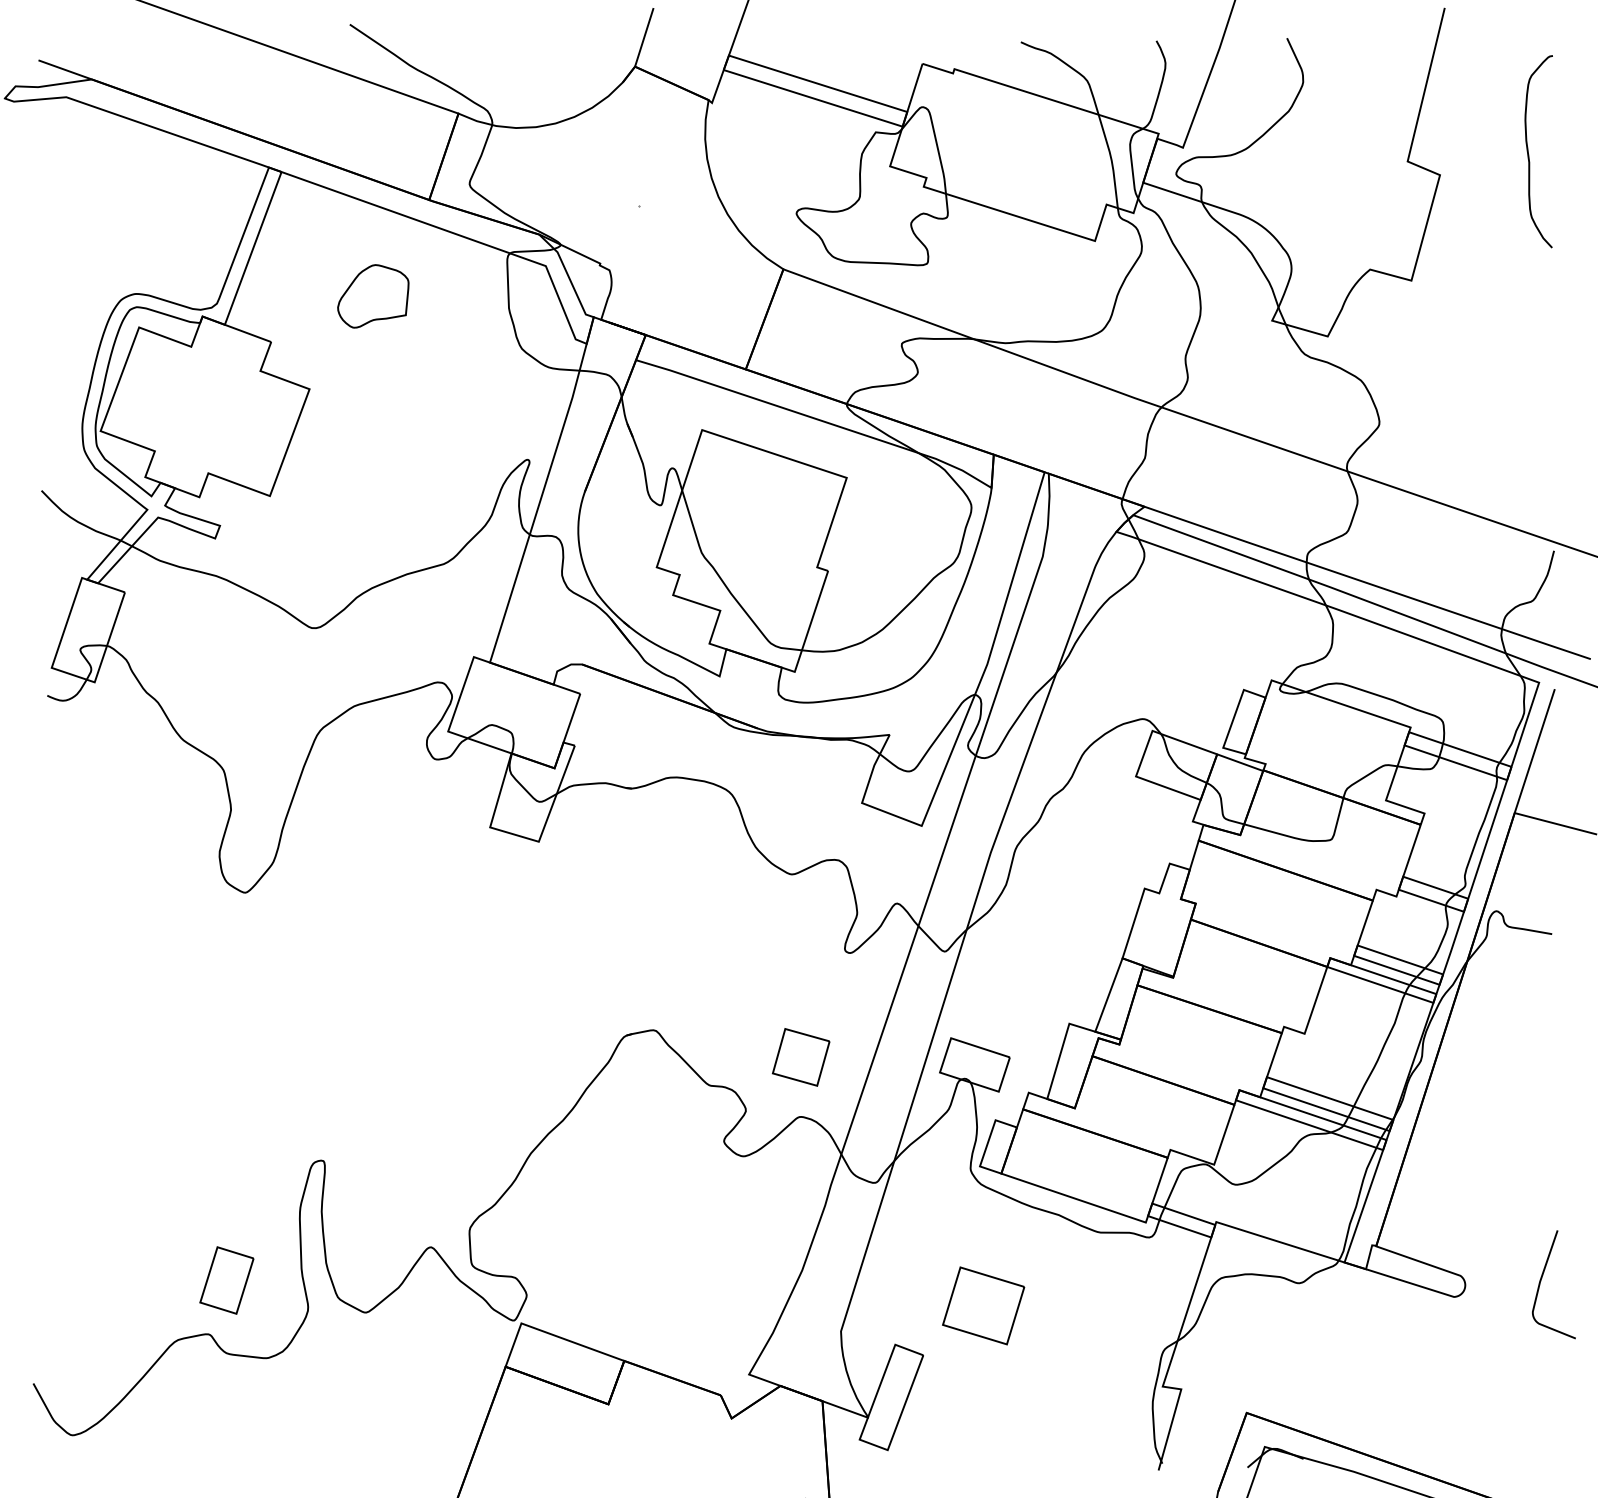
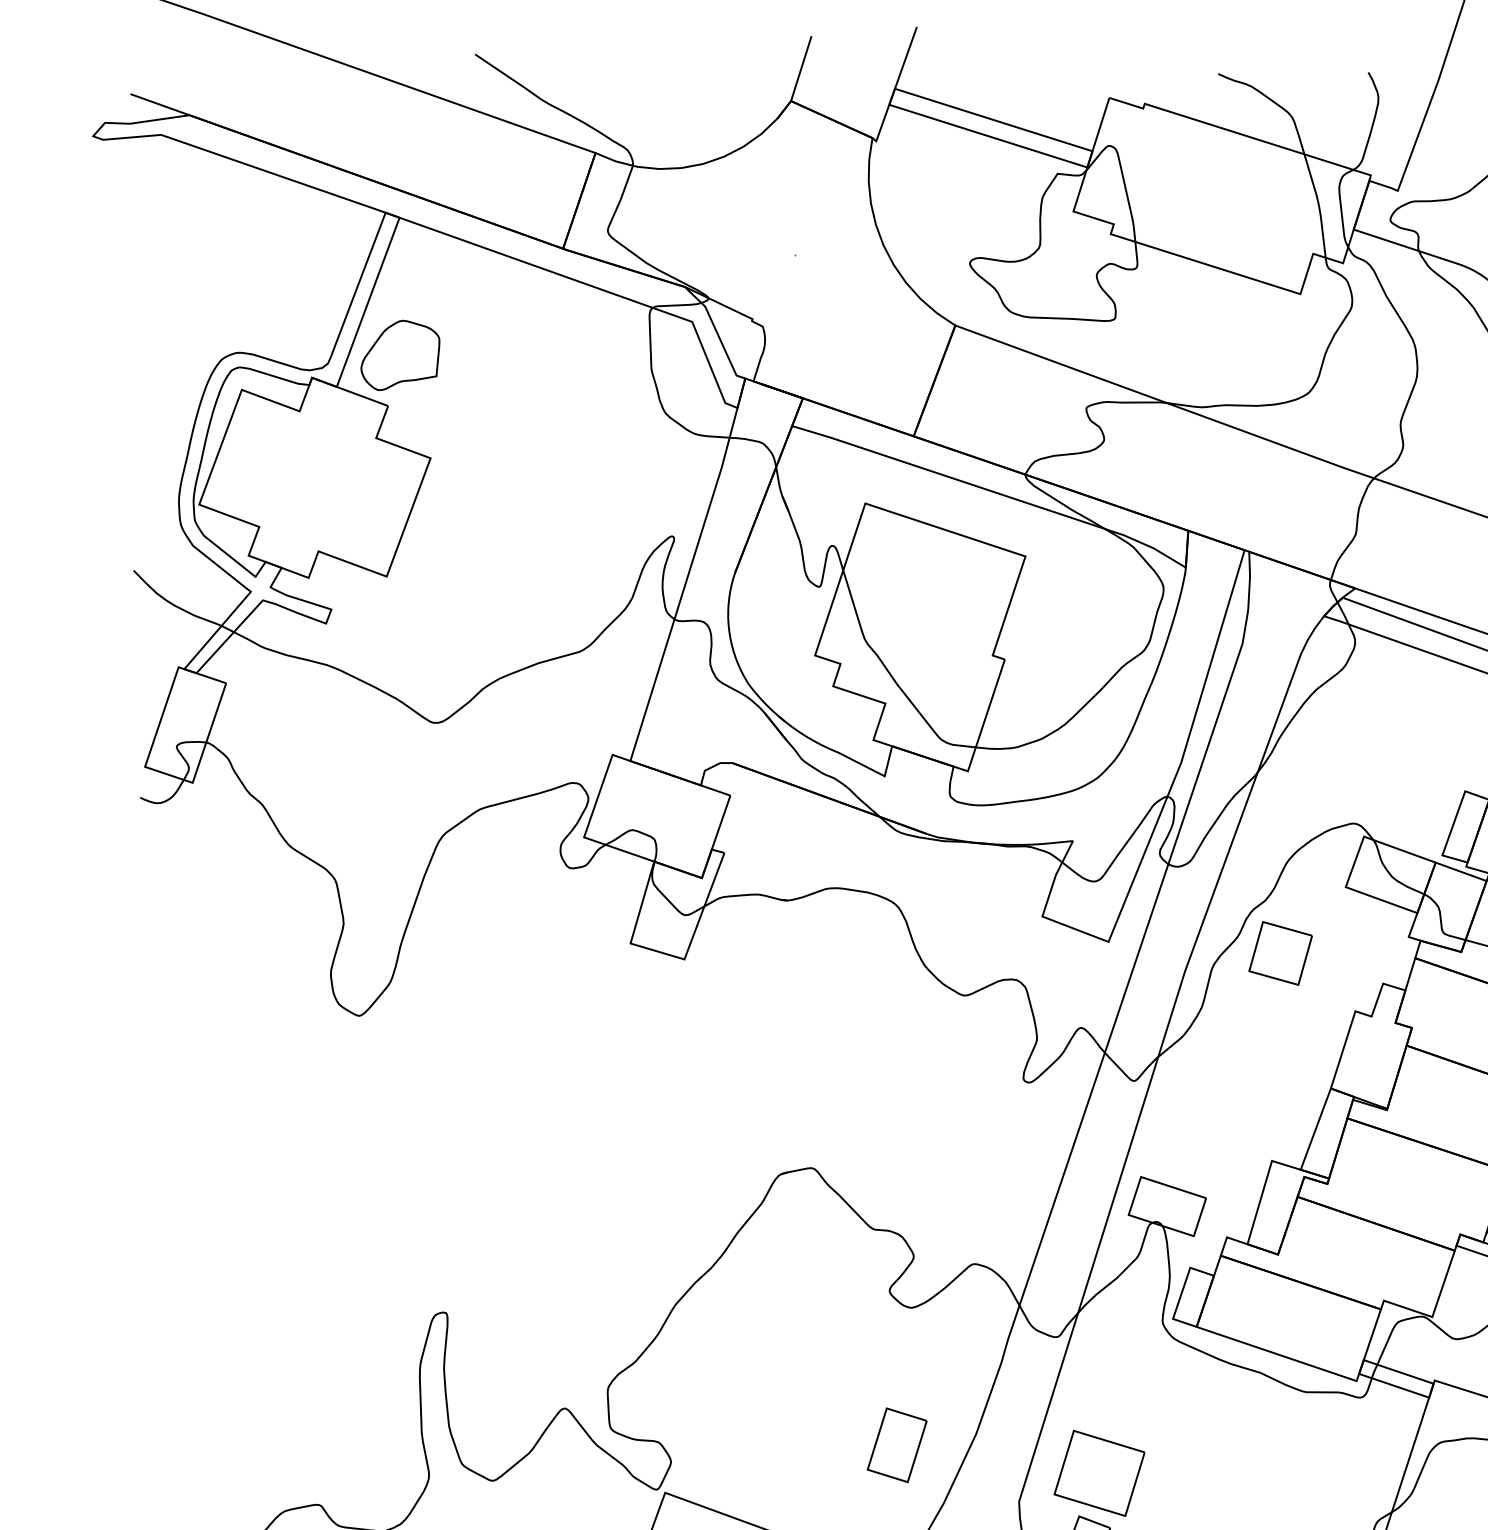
part: (373, 296) -> (400, 355), moved
part: (800, 1057) -> (1279, 953), moved
part: (226, 1280) -> (896, 1445), moved
part: (983, 1305) -> (1099, 1472), moved

